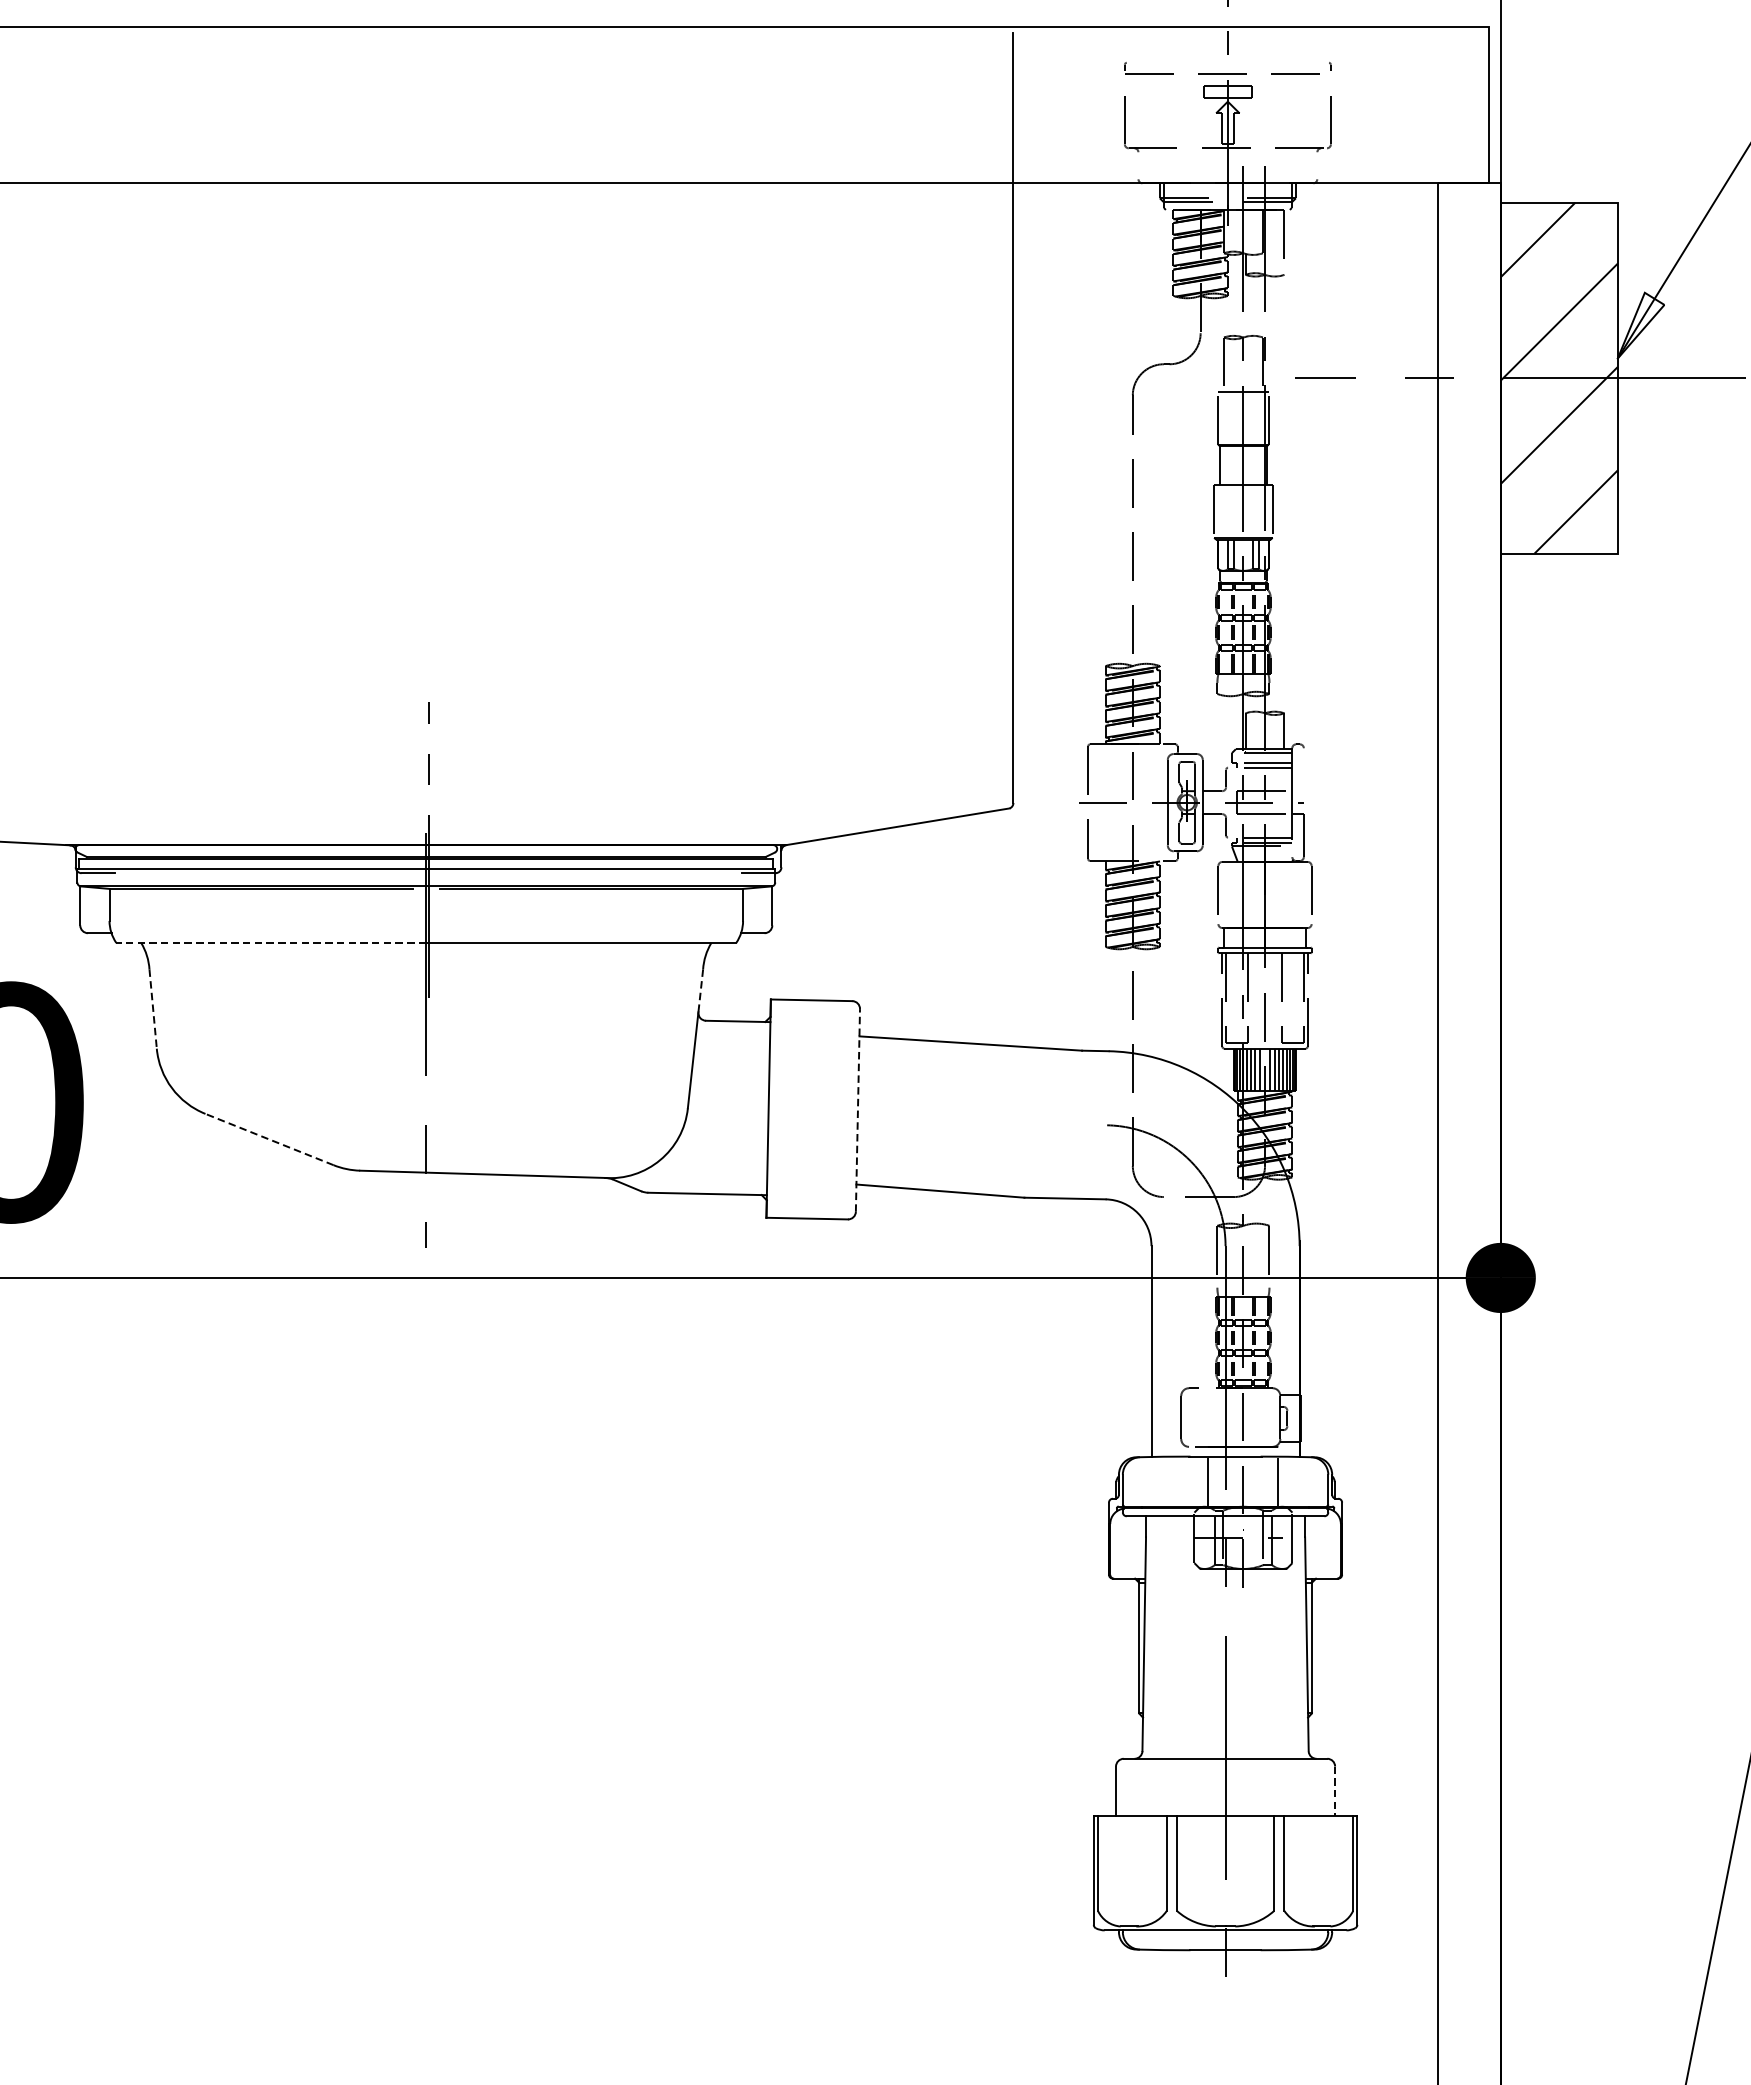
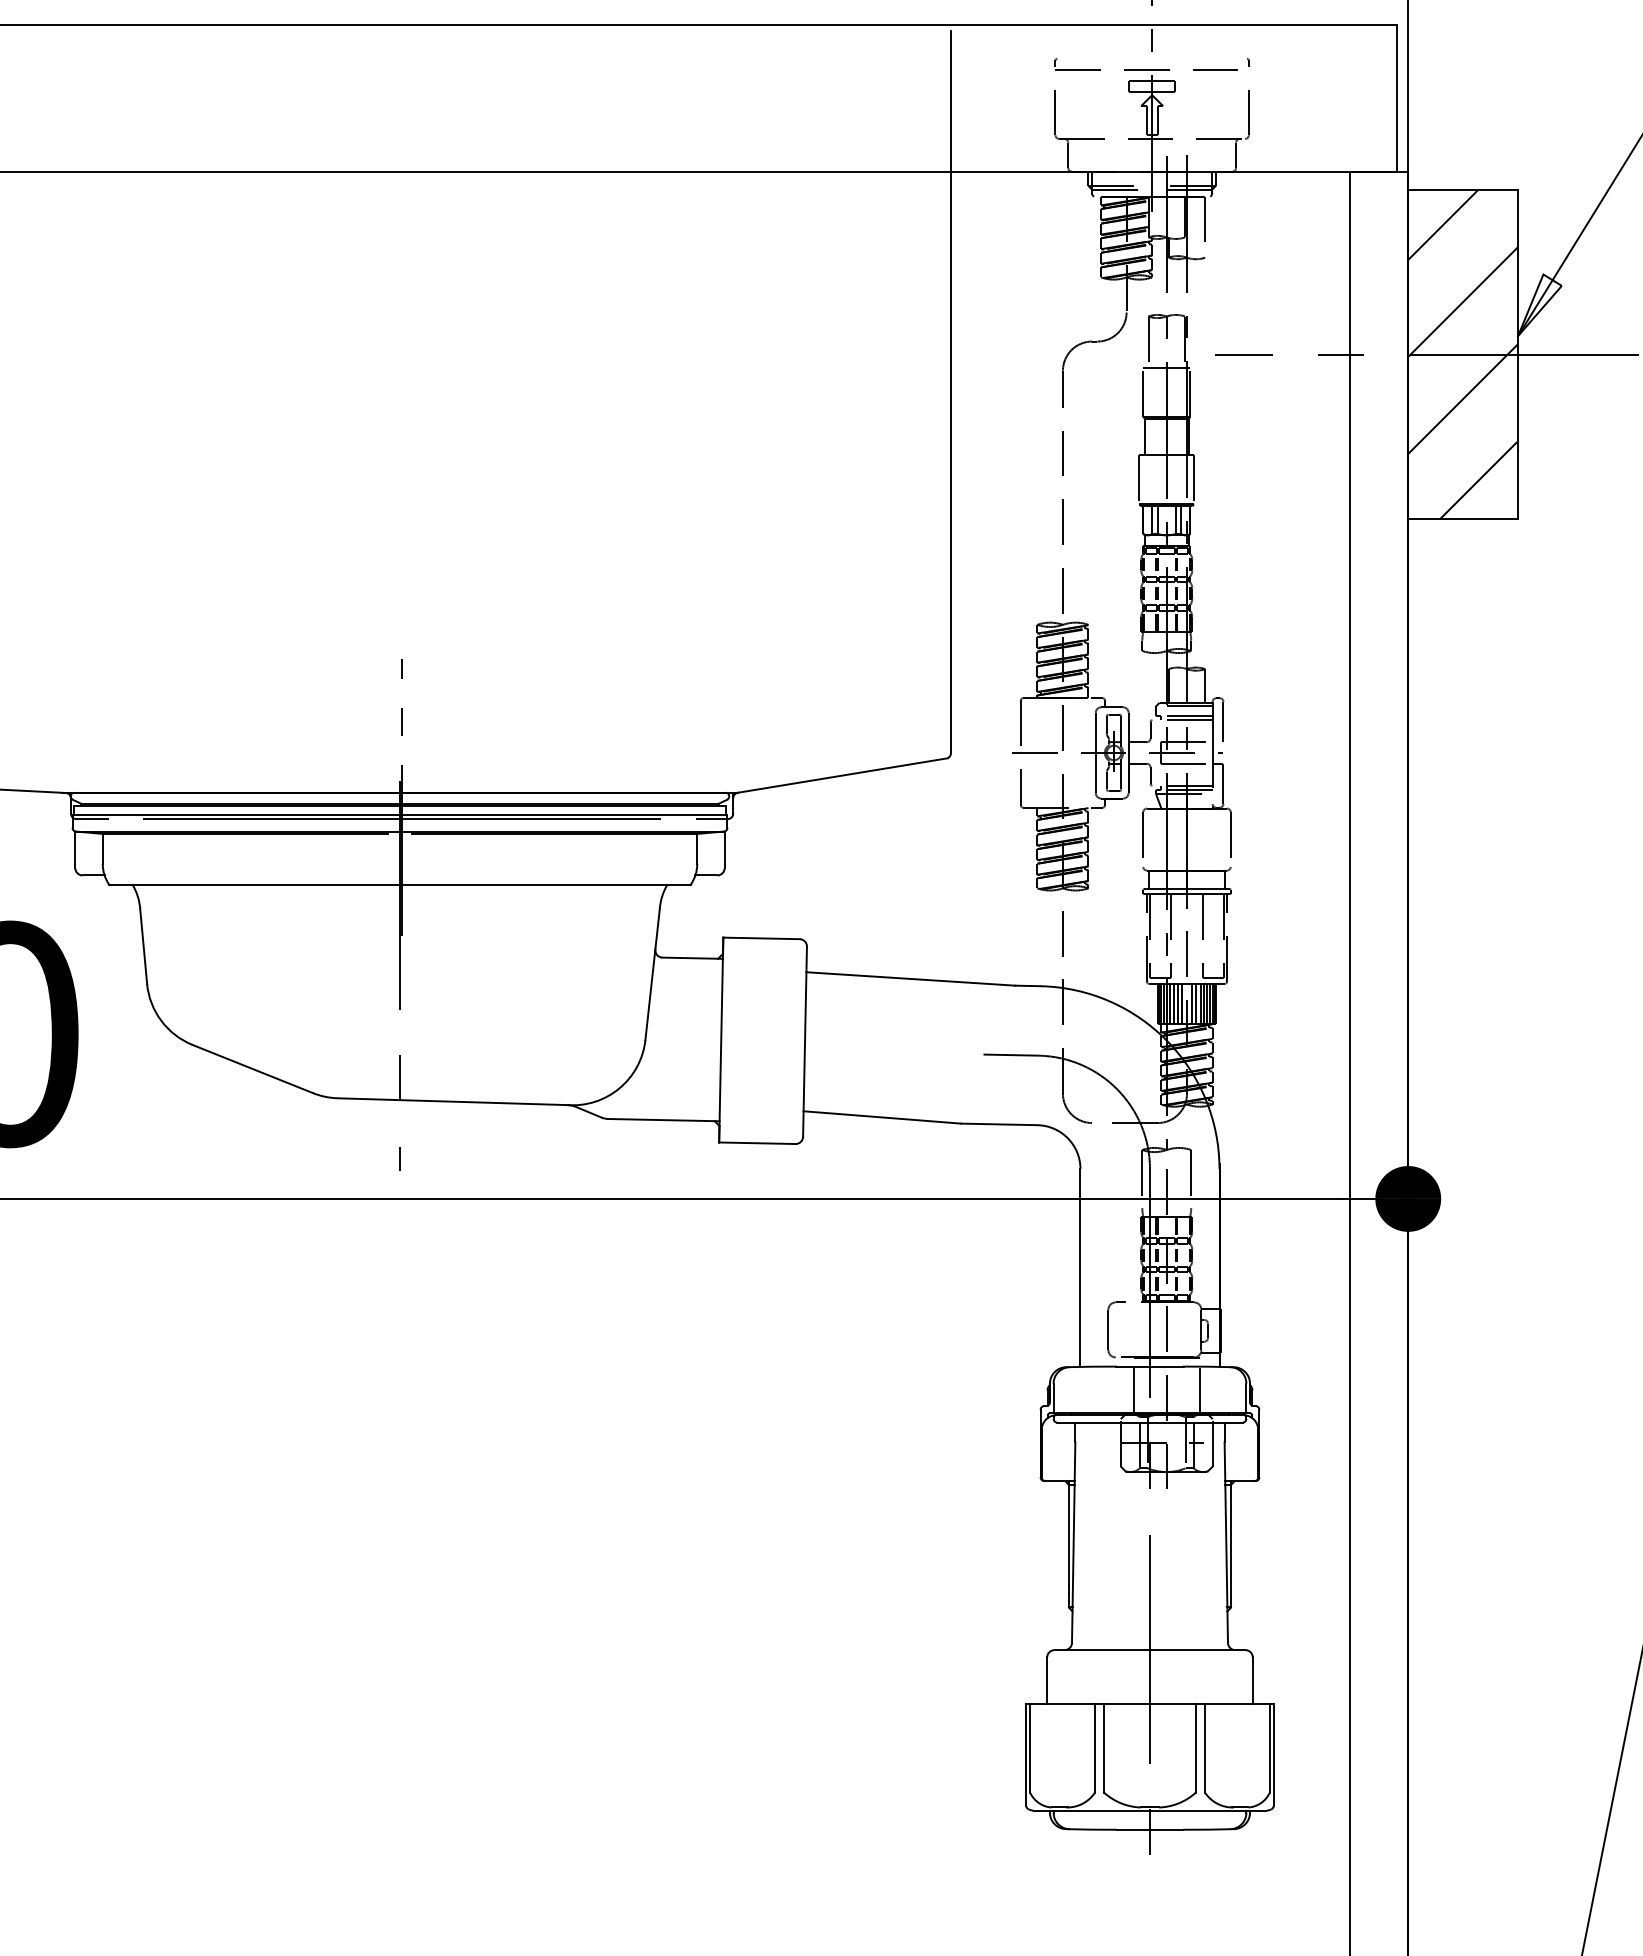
line: (1138, 165) -> (1068, 155), added
line: (1317, 165) -> (1236, 155), added
line: (1303, 769) -> (1223, 721), added
line: (428, 873) -> (402, 819), added
line: (271, 942) -> (254, 884), dashed -> solid
line: (700, 990) -> (657, 929), dashed -> solid
line: (152, 1009) -> (143, 947), dashed -> solid
line: (858, 1110) -> (805, 1041), dashed -> solid
line: (1076, 1124) -> (1010, 1054), added
line: (269, 1140) -> (252, 1069), dashed -> solid
line: (1334, 1792) -> (1252, 1681), dashed -> solid

